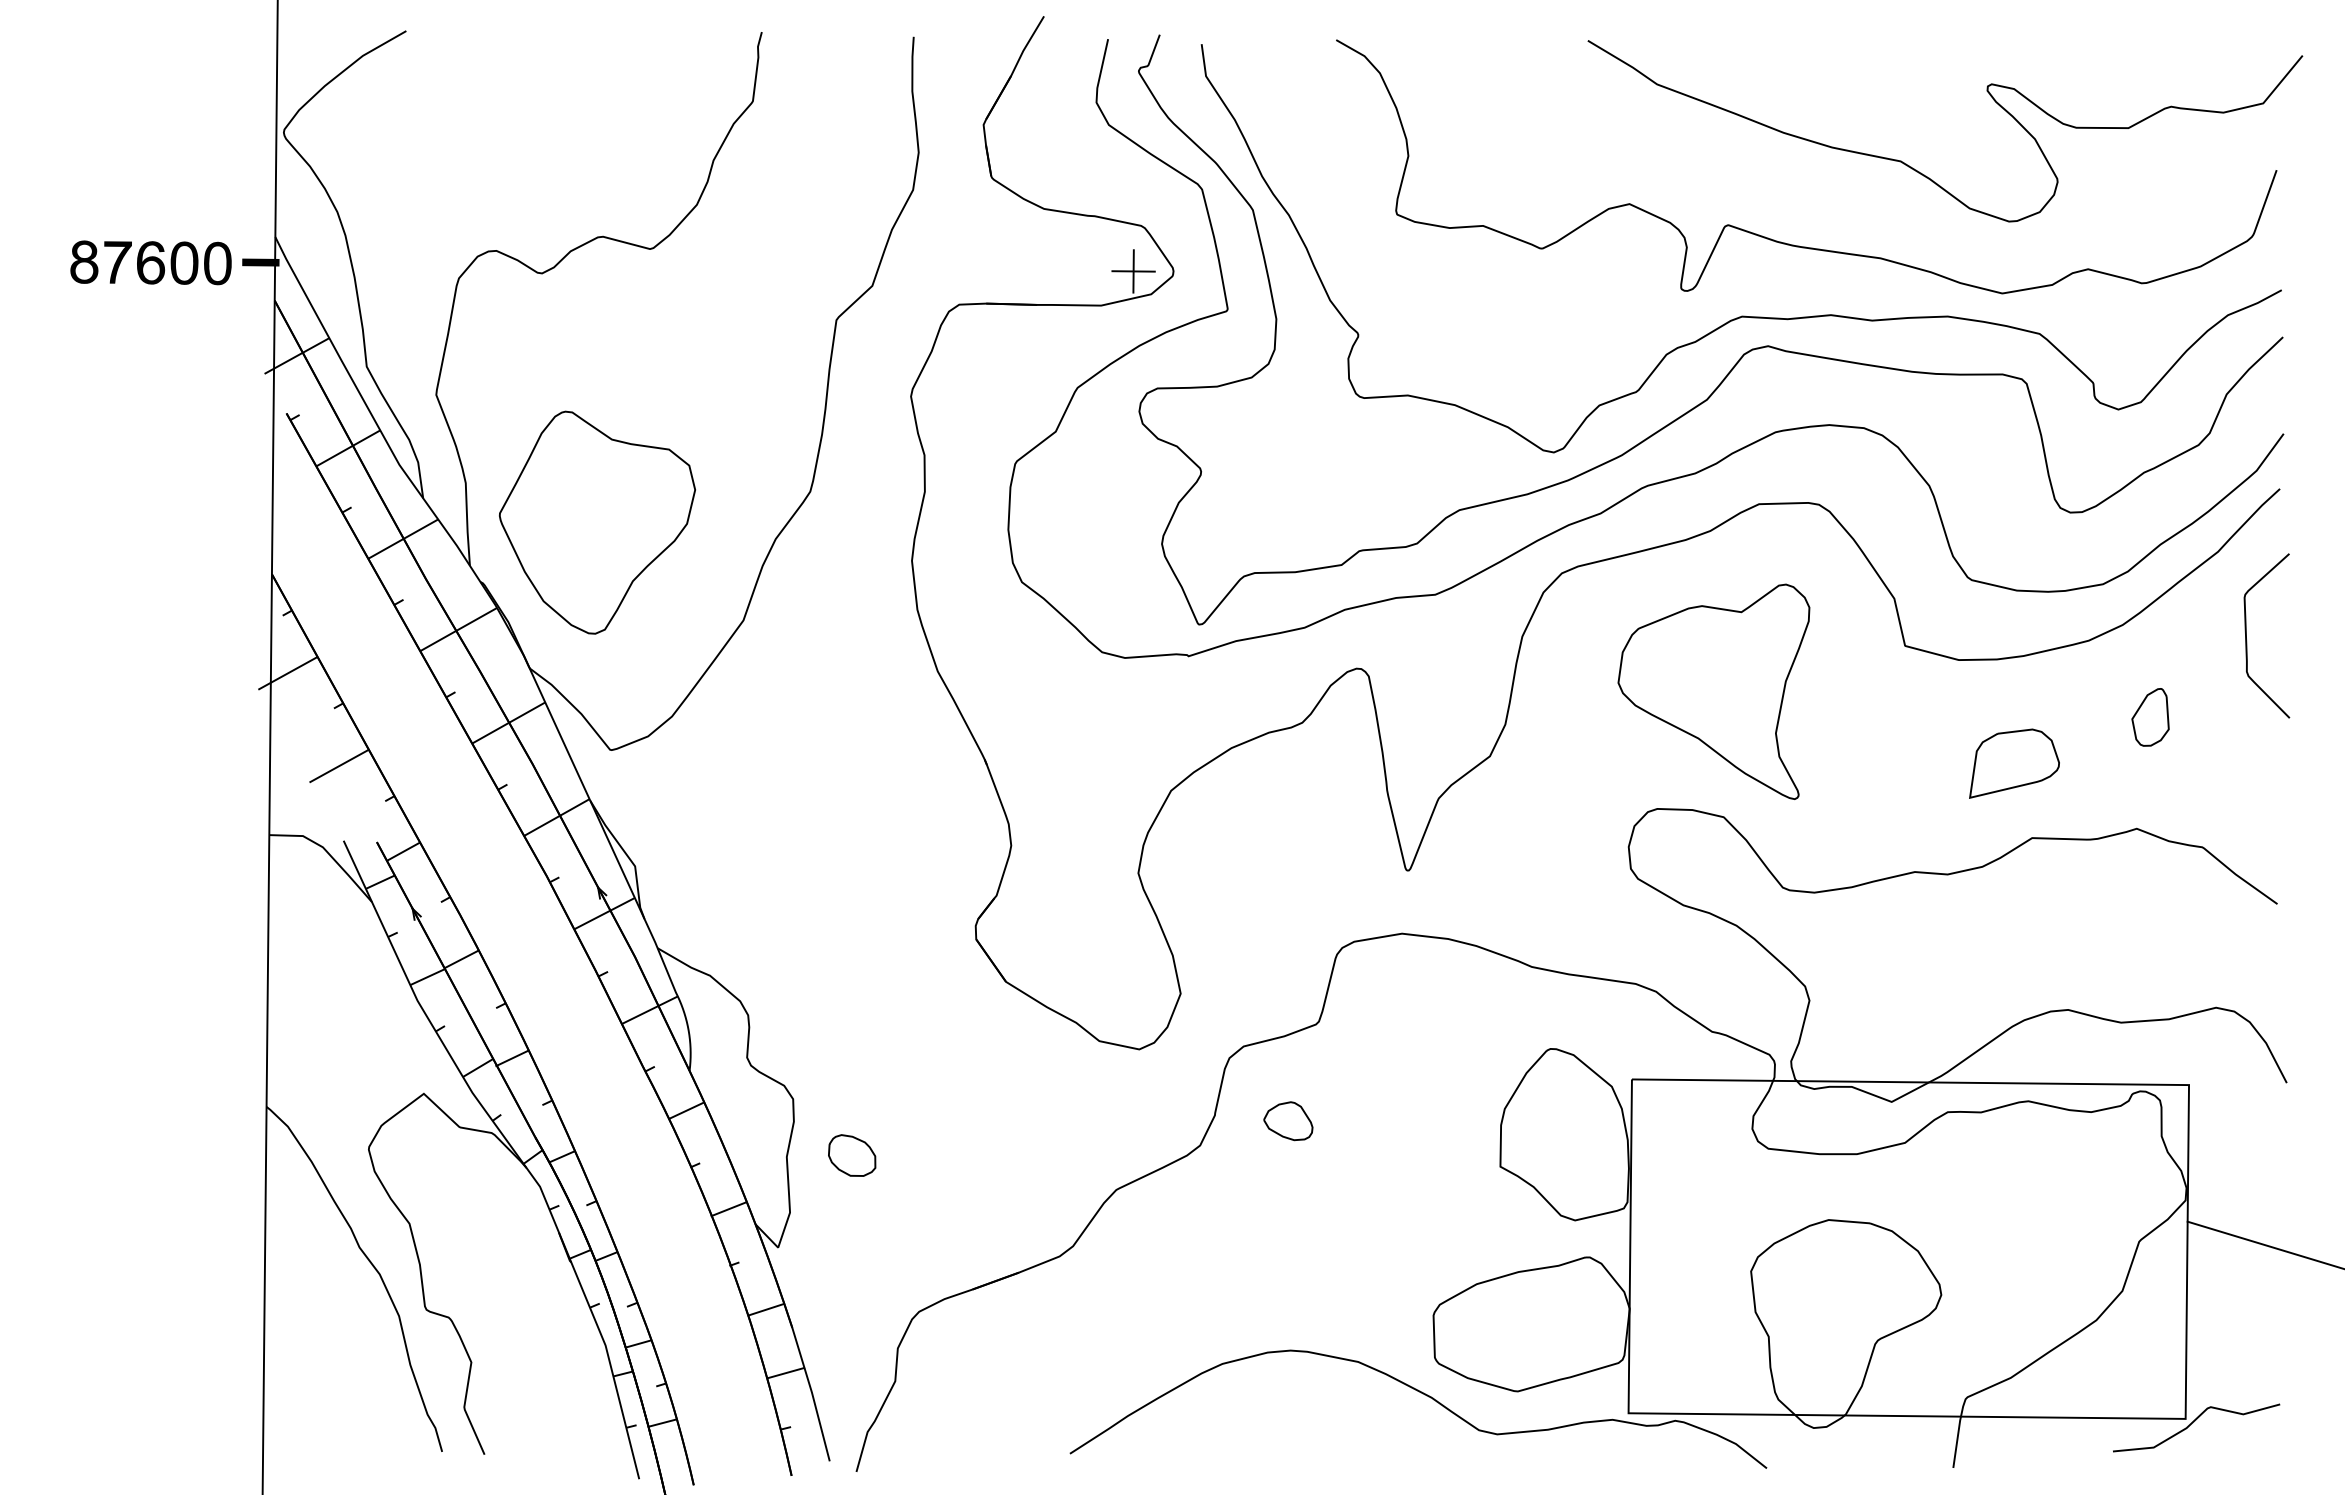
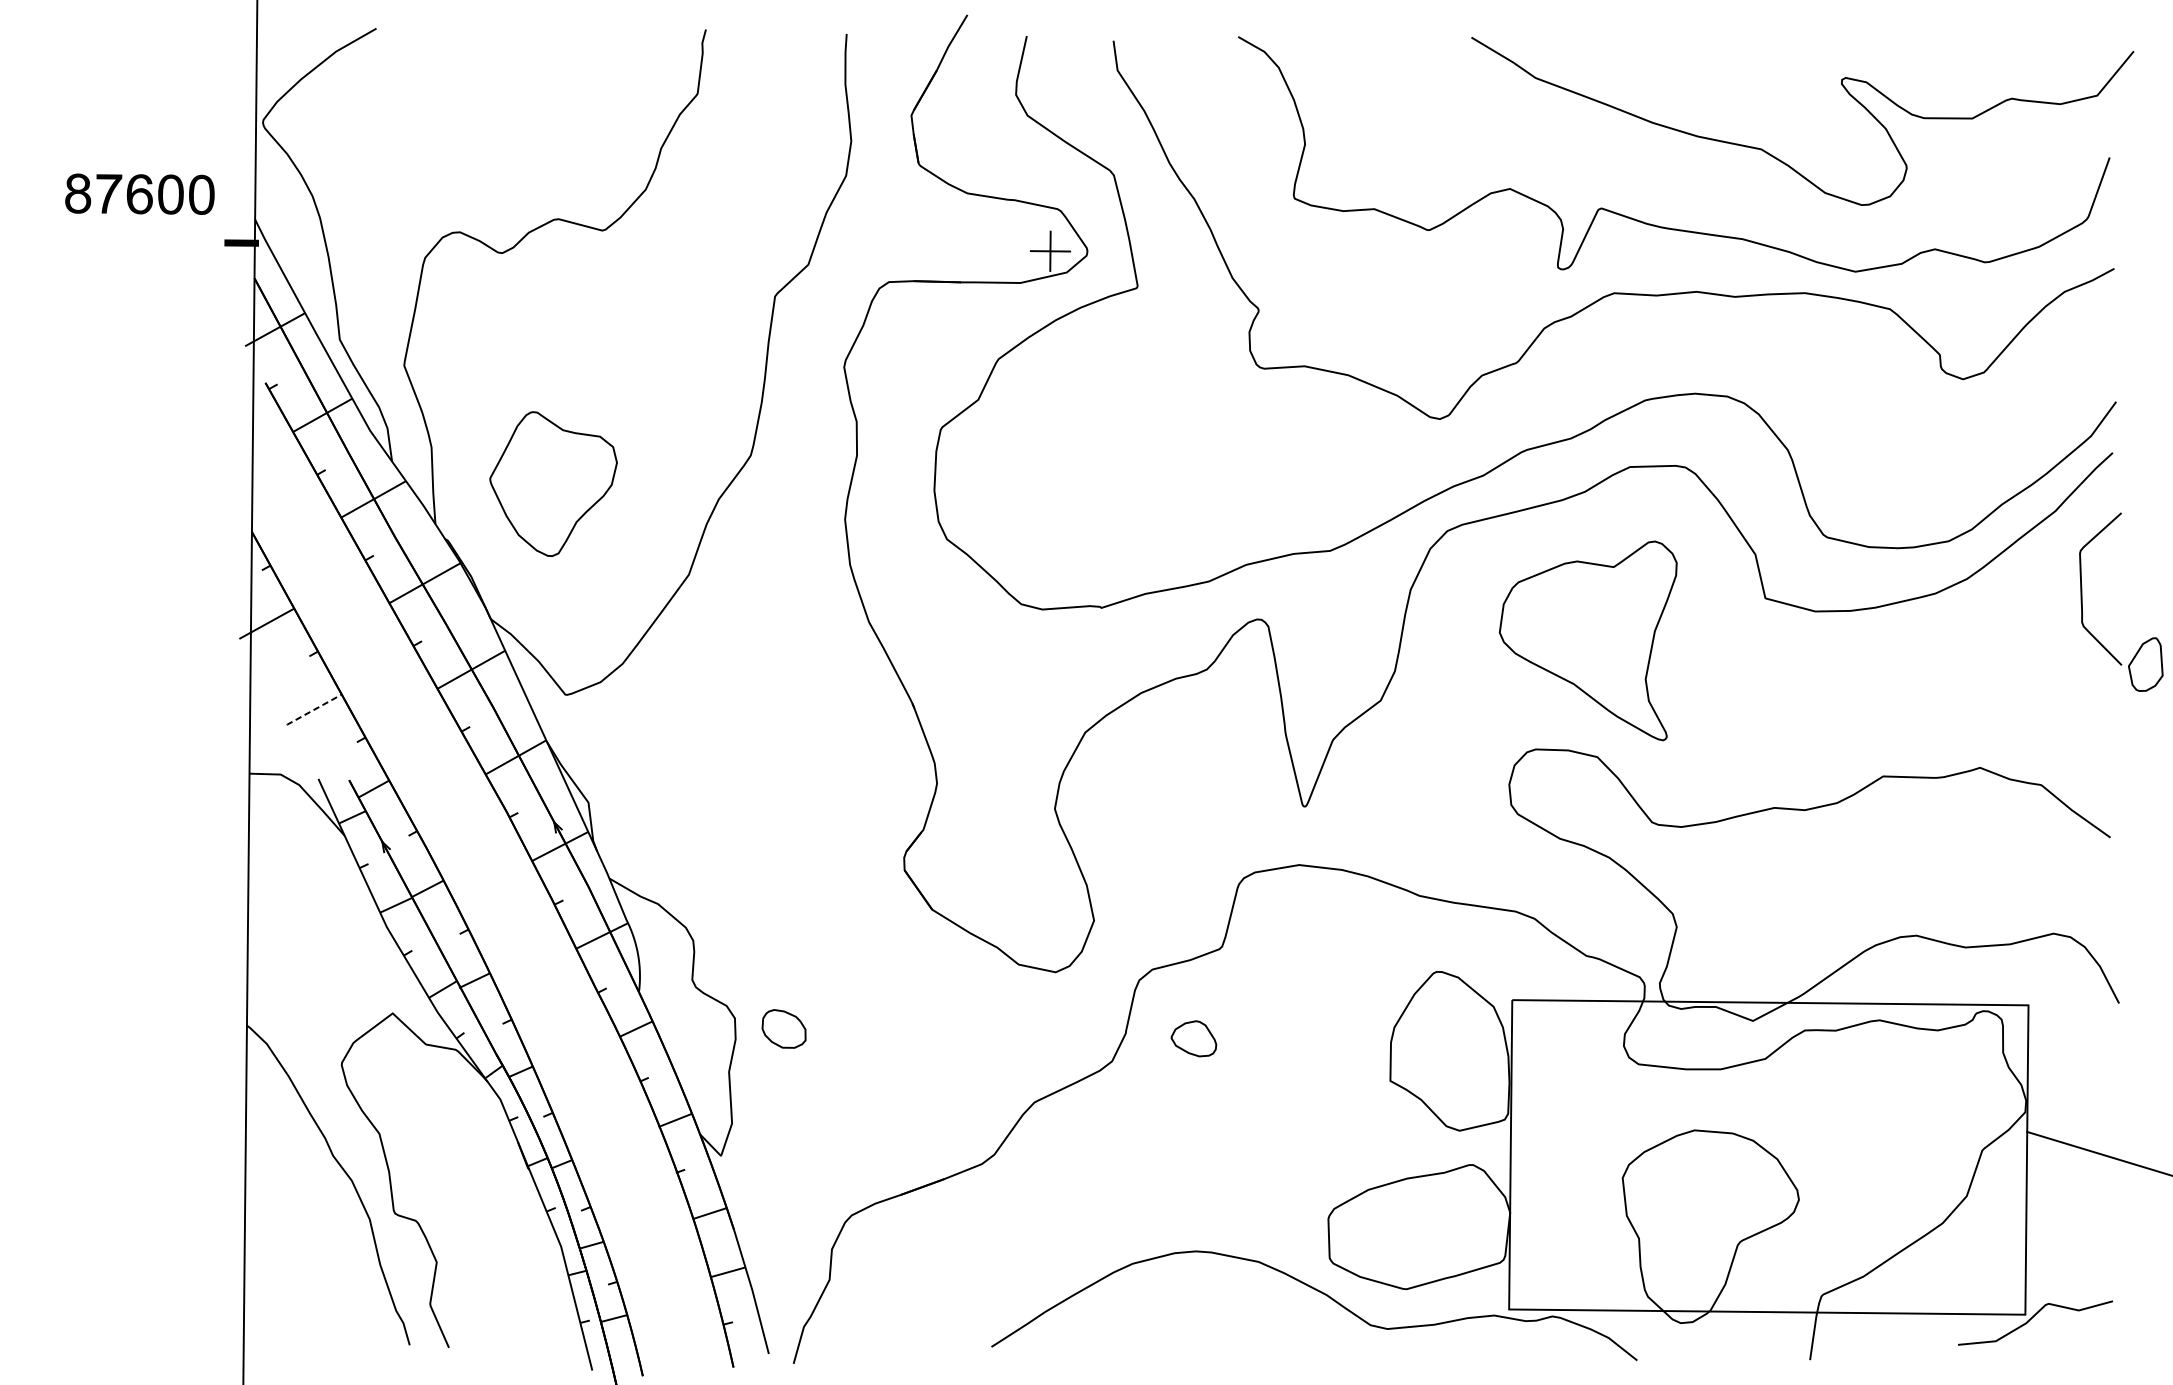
part: (150, 262) -> (139, 193), moved
curve: (1742, 354) -> (1614, 328), removed
part: (597, 522) -> (553, 483), size x0.7
part: (2150, 717) -> (2145, 664), moved
part: (2014, 763) -> (1866, 707), removed
line: (338, 766) -> (313, 710), solid -> dashed
part: (852, 1155) -> (784, 1028), moved

